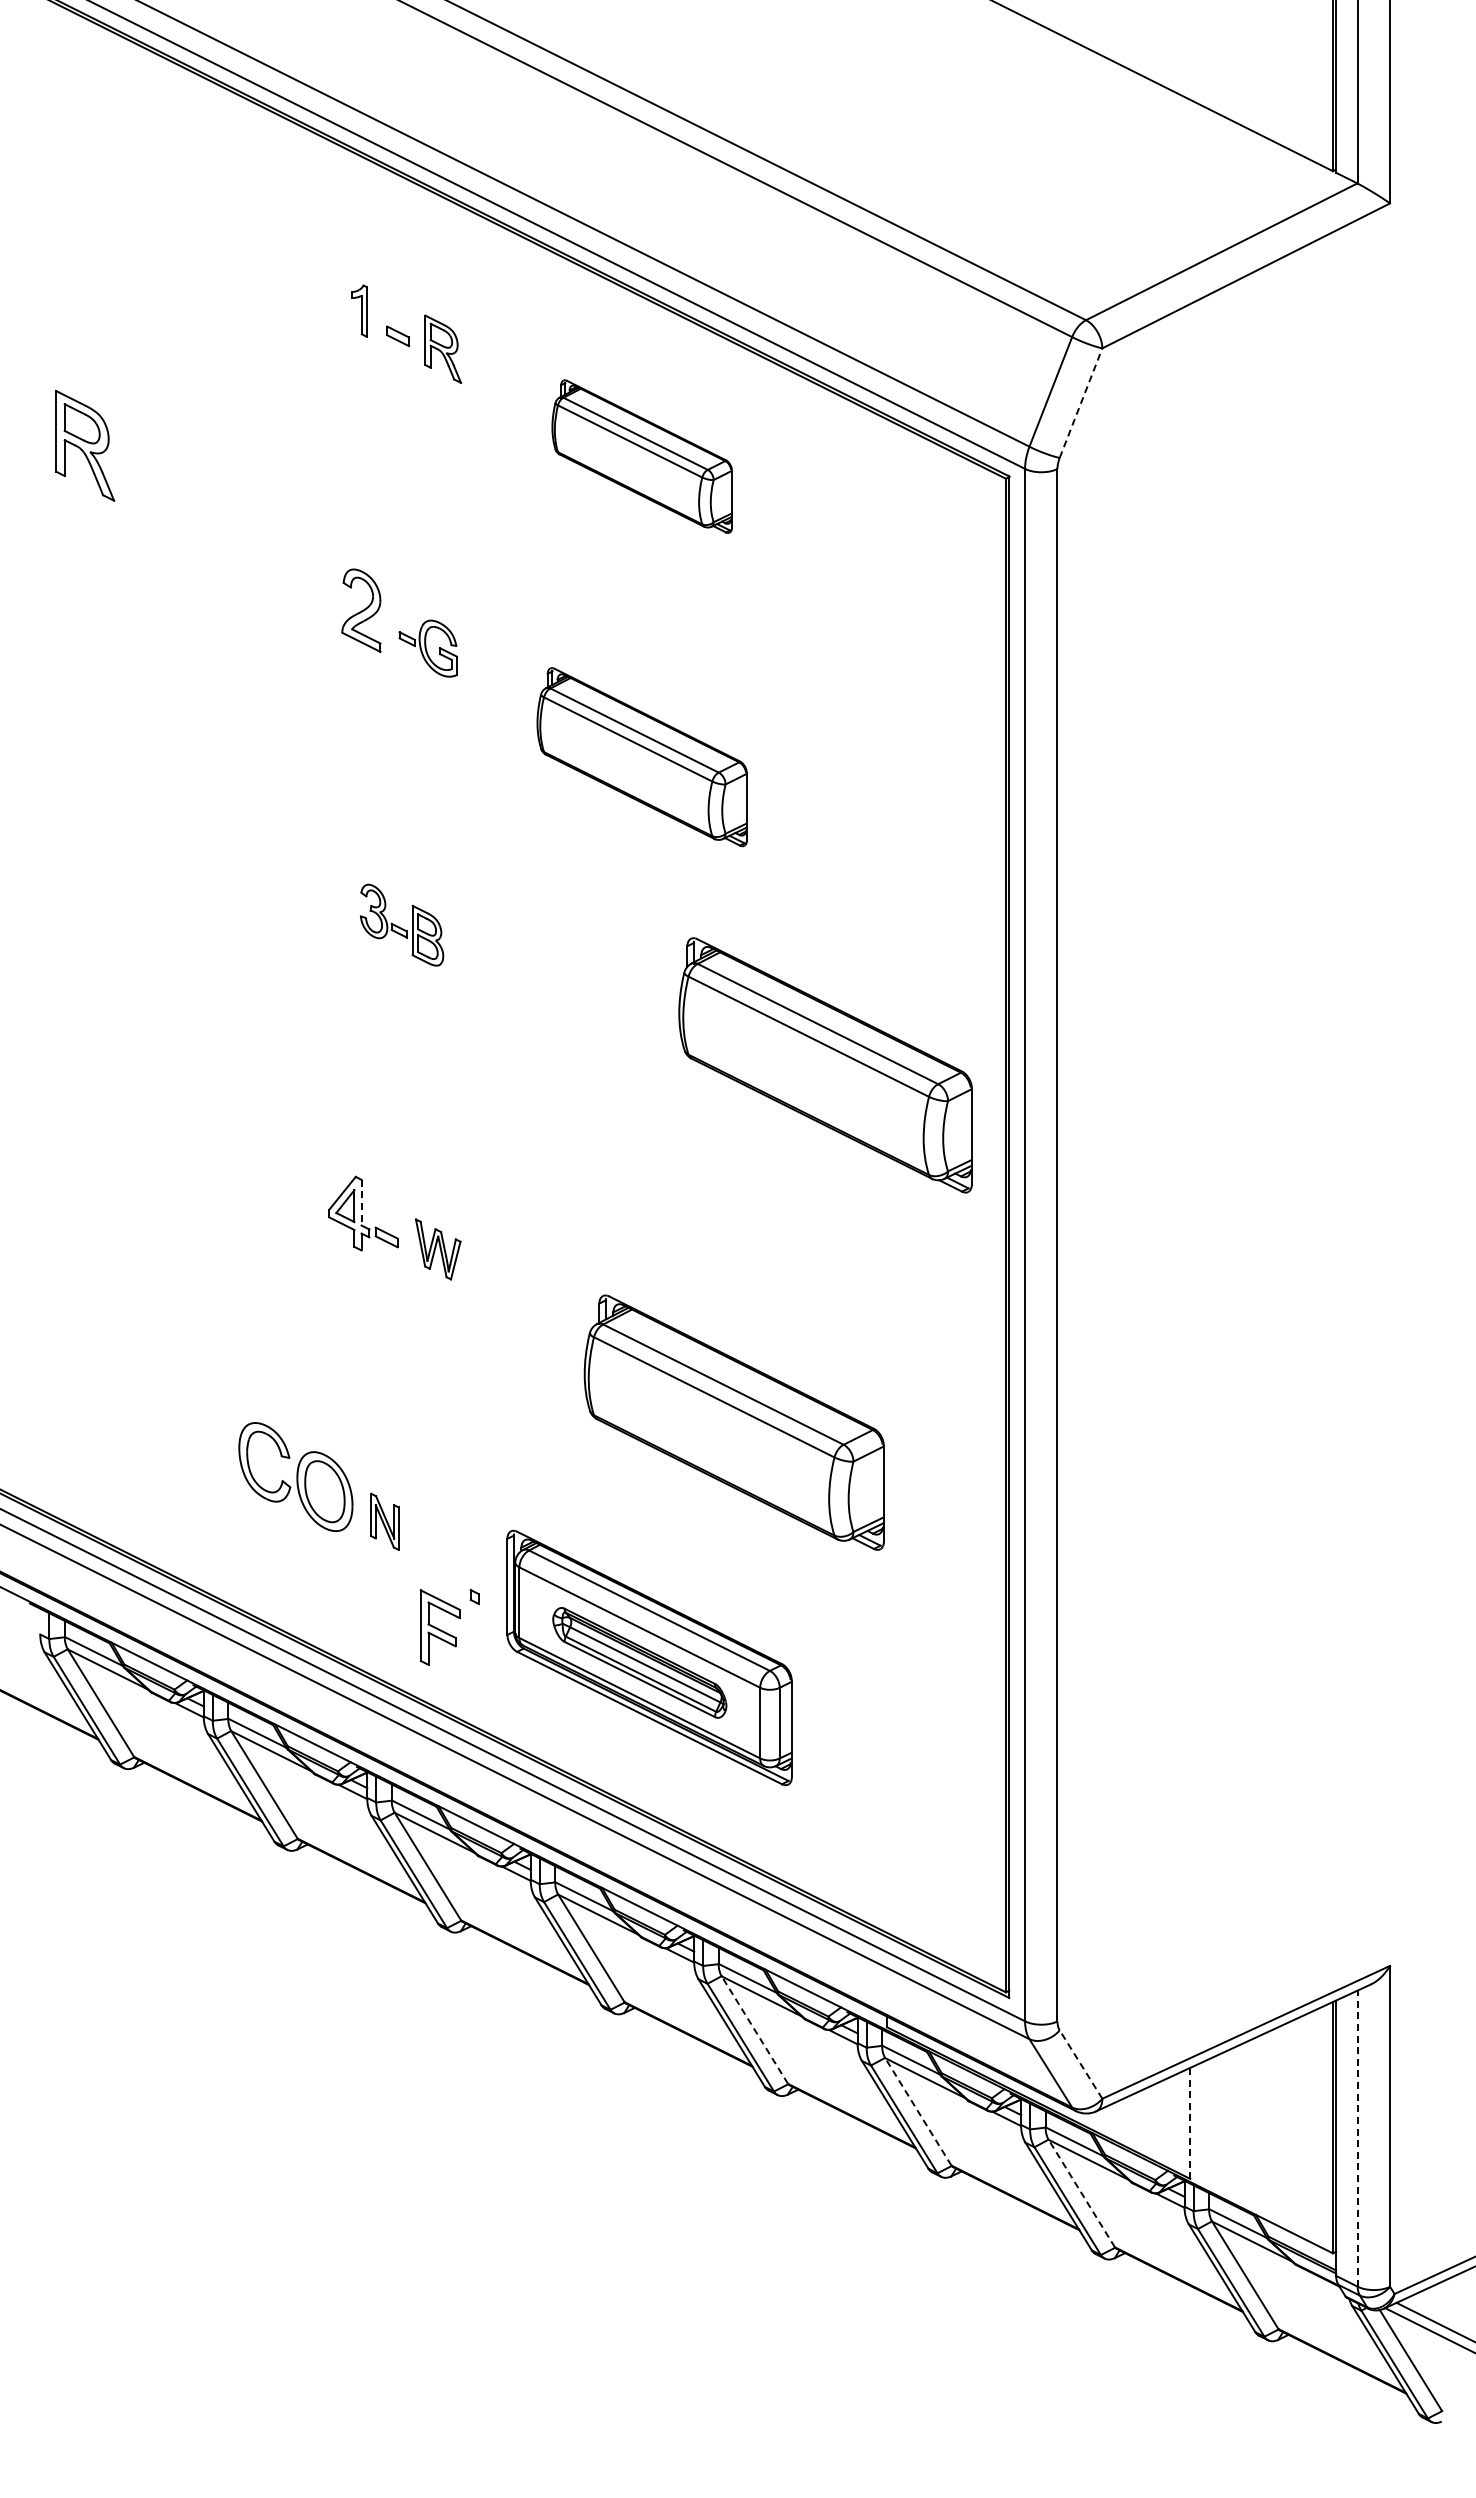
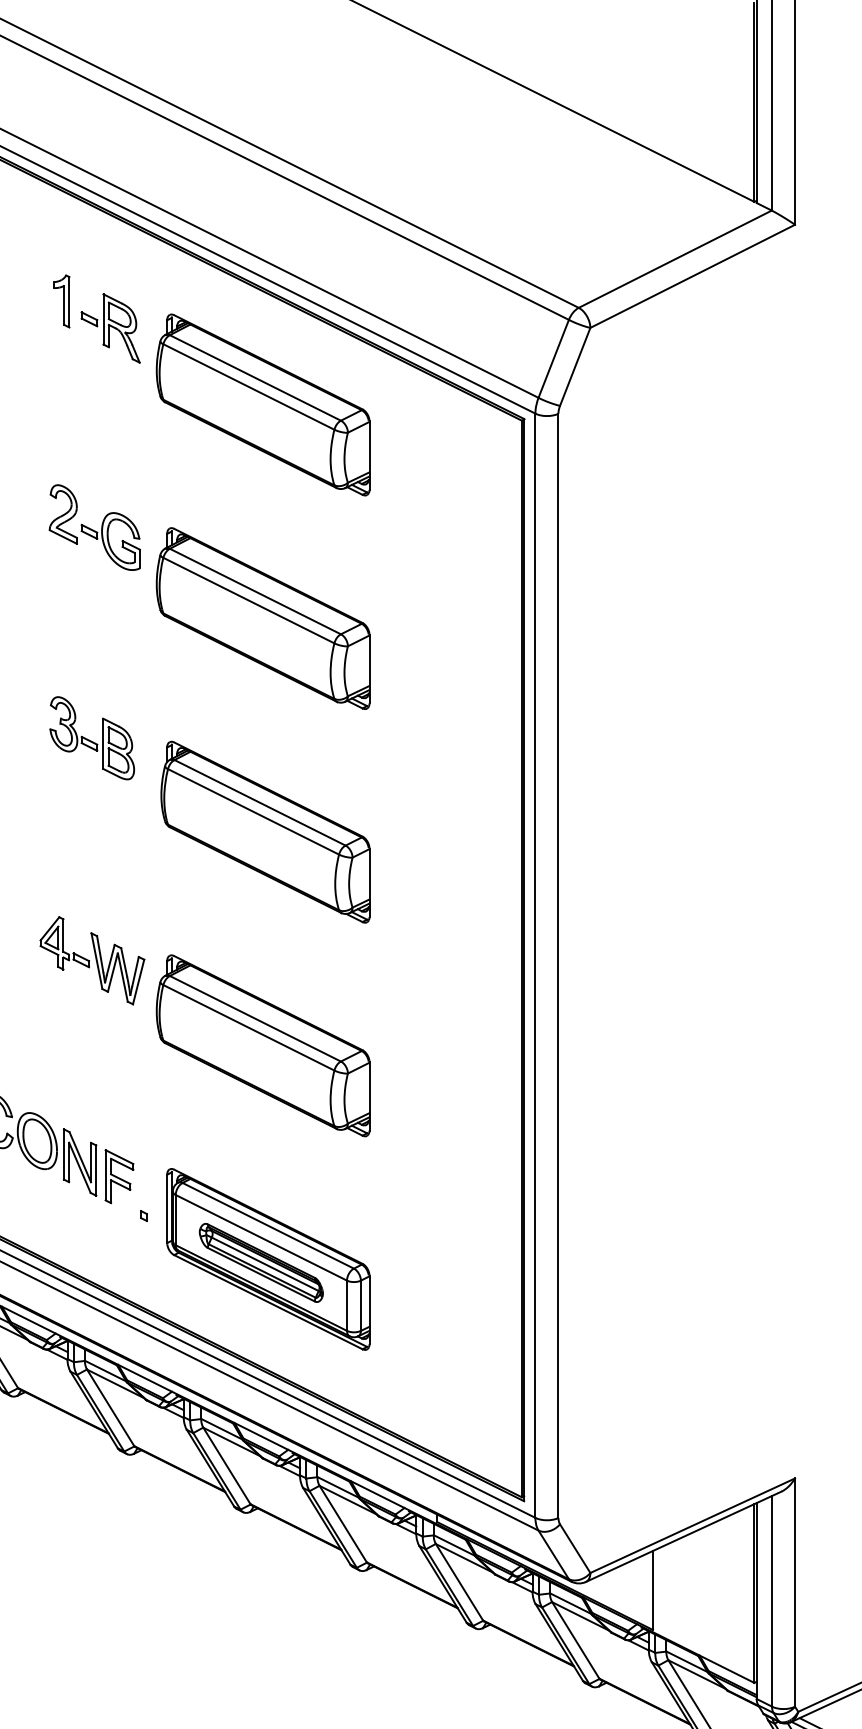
part: (359, 310) -> (61, 300), size x1.43
part: (442, 349) -> (121, 328), size x1.43
line: (1081, 403) -> (575, 367), dashed -> solid
part: (641, 456) -> (262, 404), size x1.67
part: (428, 648) -> (111, 541), size x1.43
part: (641, 757) -> (262, 618), size x1.43
part: (401, 924) -> (91, 737), size x1.43
part: (825, 1065) -> (265, 832), moved
line: (361, 1202) -> (63, 935), dashed -> solid
part: (438, 1249) -> (118, 968), size x1.67
part: (733, 1422) -> (262, 1045), moved
part: (384, 1521) -> (79, 1162), size x1.67
part: (439, 1627) -> (118, 1176), moved
line: (754, 2029) -> (342, 1523), dashed -> solid
line: (1080, 2064) -> (574, 1548), dashed -> solid
line: (918, 2111) -> (459, 1582), dashed -> solid
line: (1190, 2123) -> (653, 1590), dashed -> solid
line: (1357, 2138) -> (771, 1601), dashed -> solid
line: (1081, 2193) -> (575, 1640), dashed -> solid

